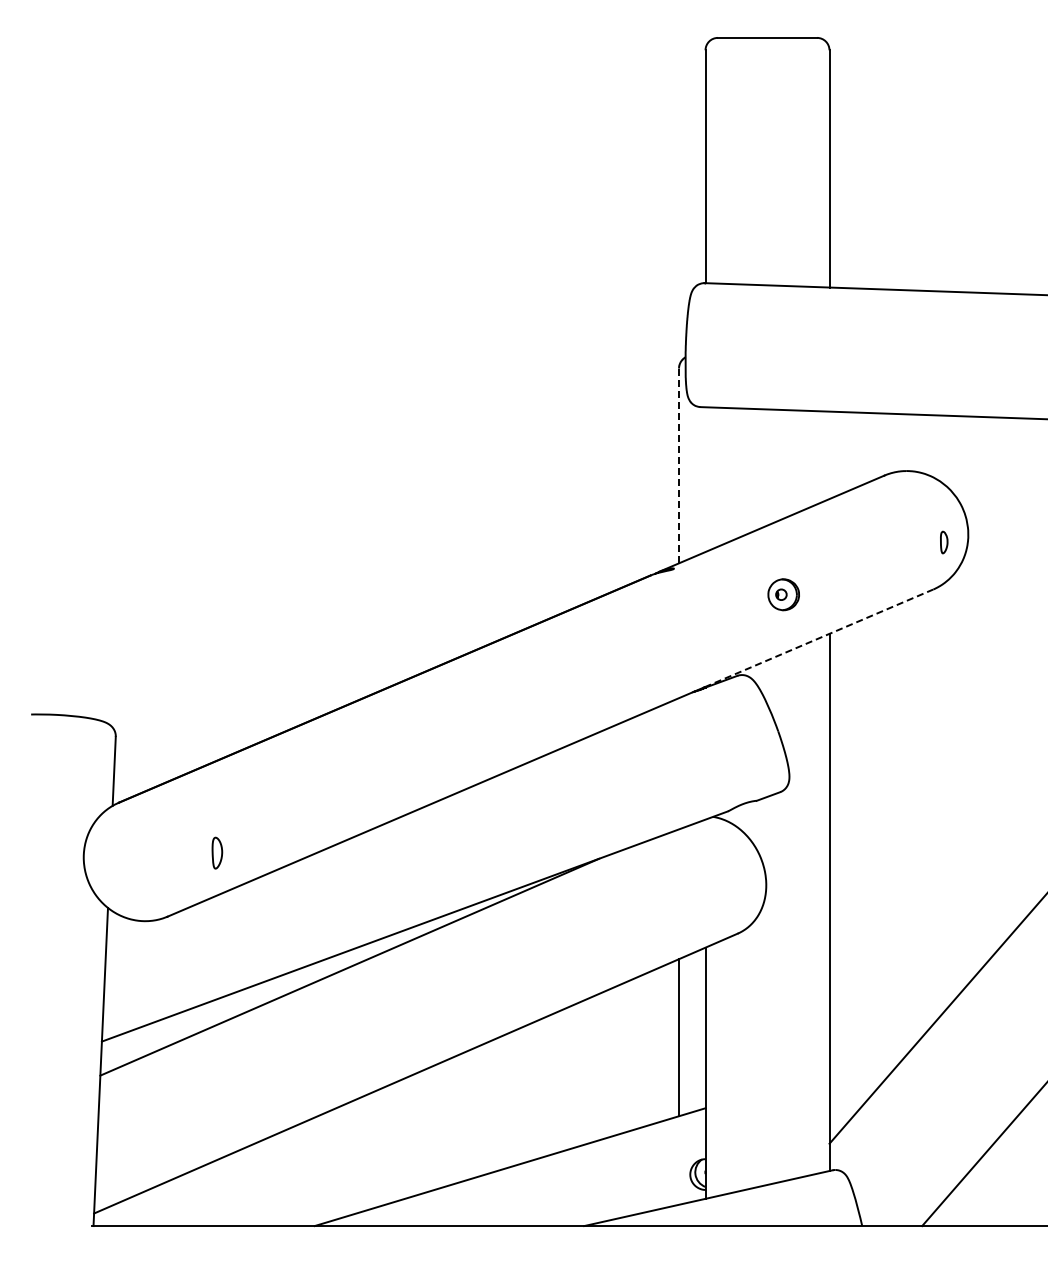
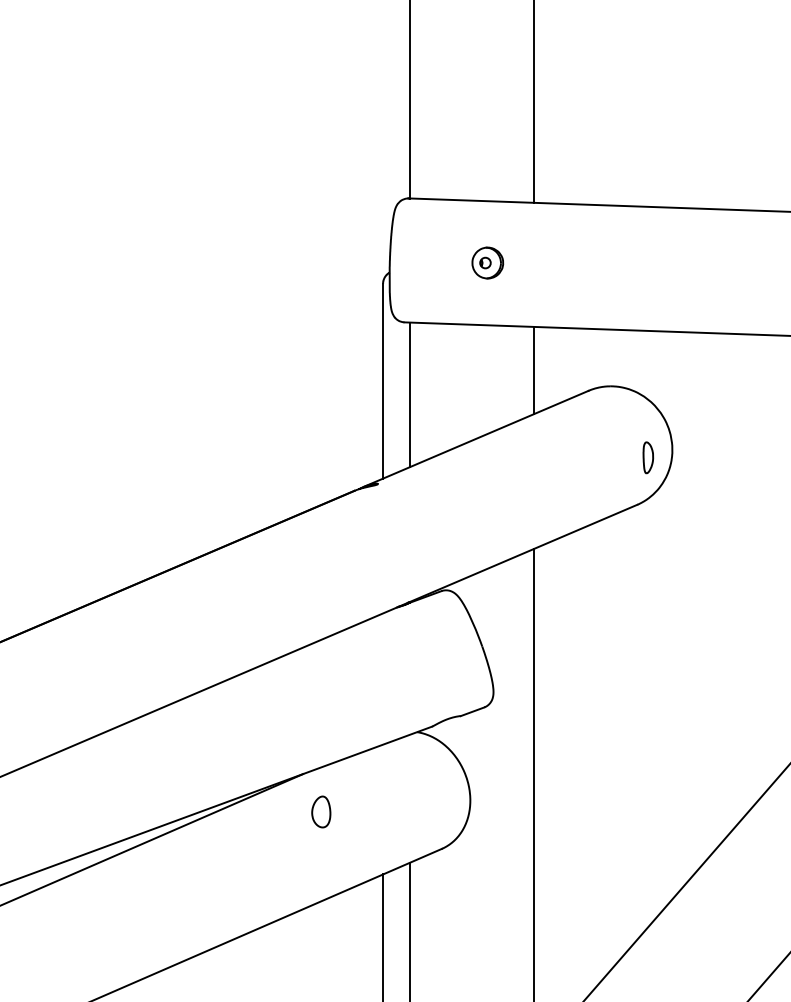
line: (829, 455) -> (533, 370), added
line: (678, 466) -> (382, 381), dashed -> solid
line: (705, 479) -> (409, 394), added
part: (943, 542) -> (647, 457), size x1.43
part: (783, 594) -> (487, 262), moved
line: (819, 638) -> (523, 553), dashed -> solid
part: (617, 896) -> (321, 811), added

